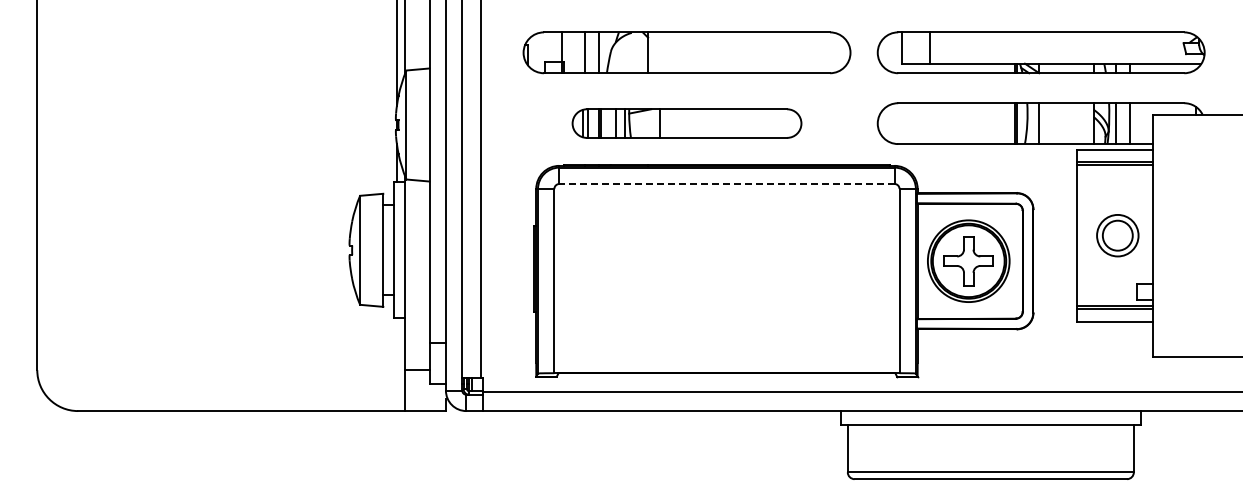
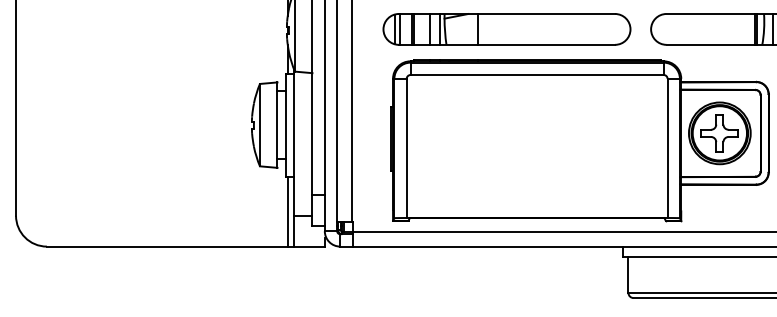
part: (686, 123) -> (506, 29), size x1.43
line: (726, 183) -> (536, 74), dashed -> solid
line: (396, 364) -> (287, 211), added

